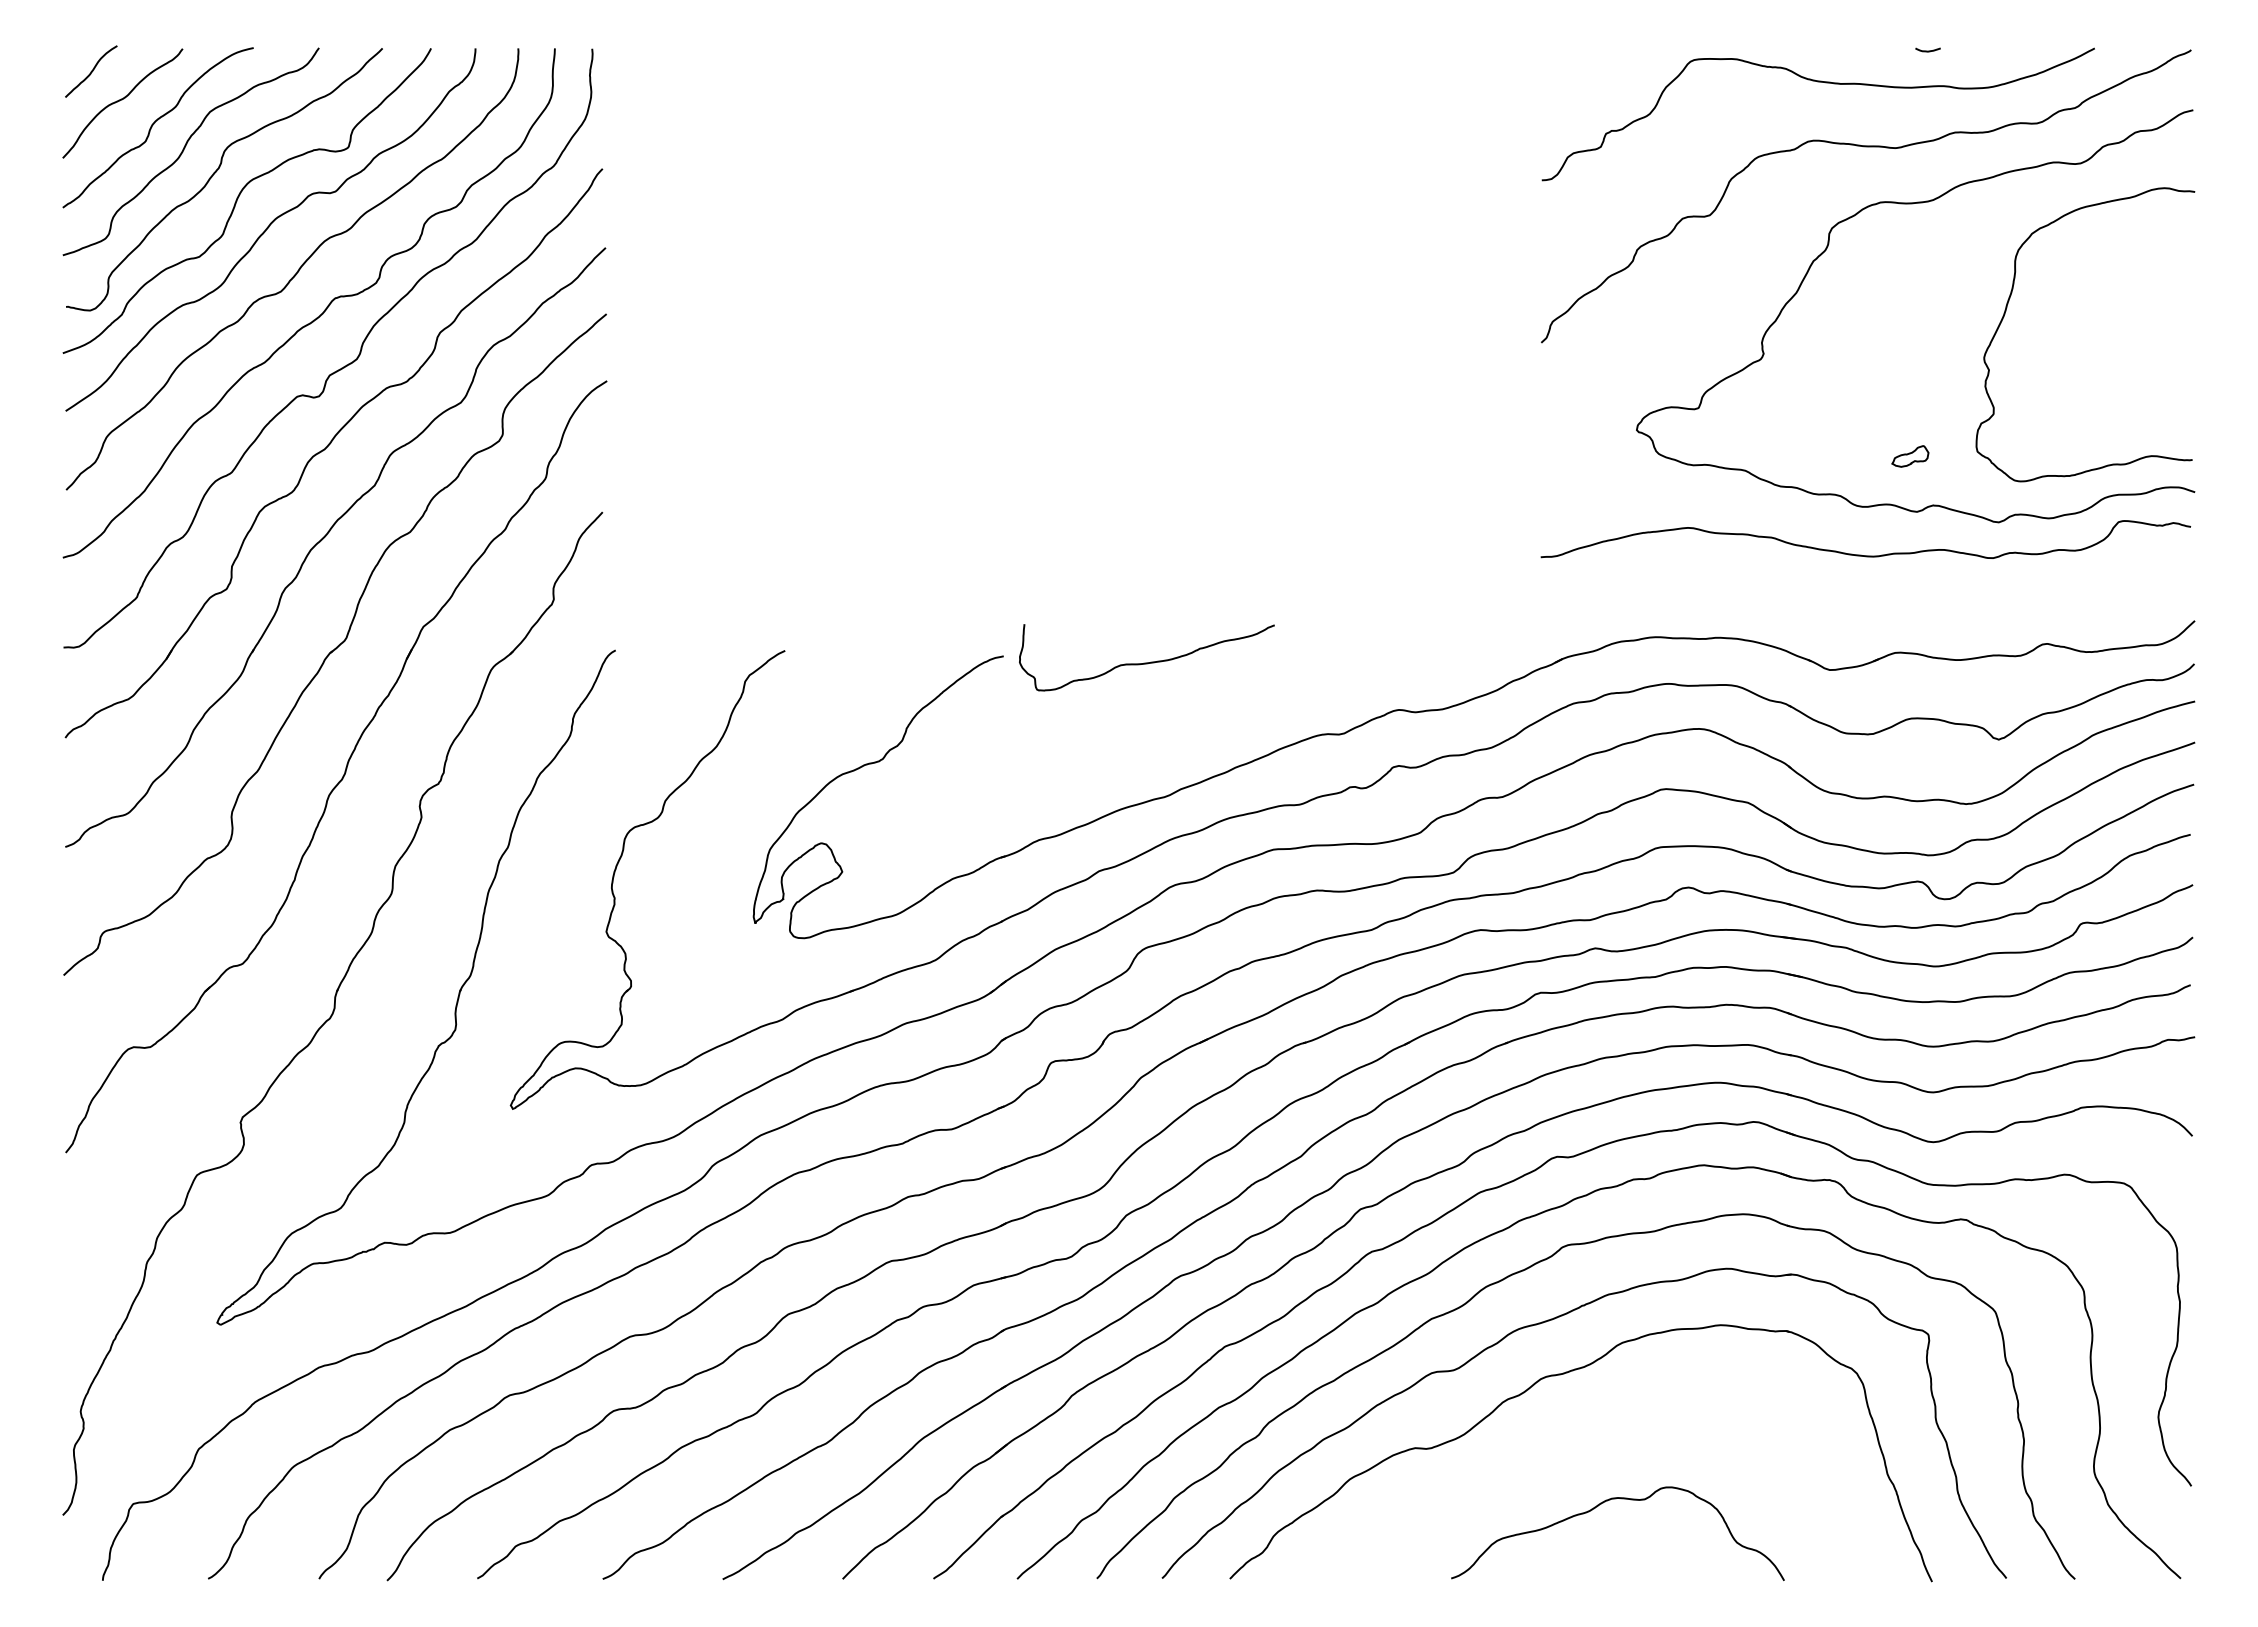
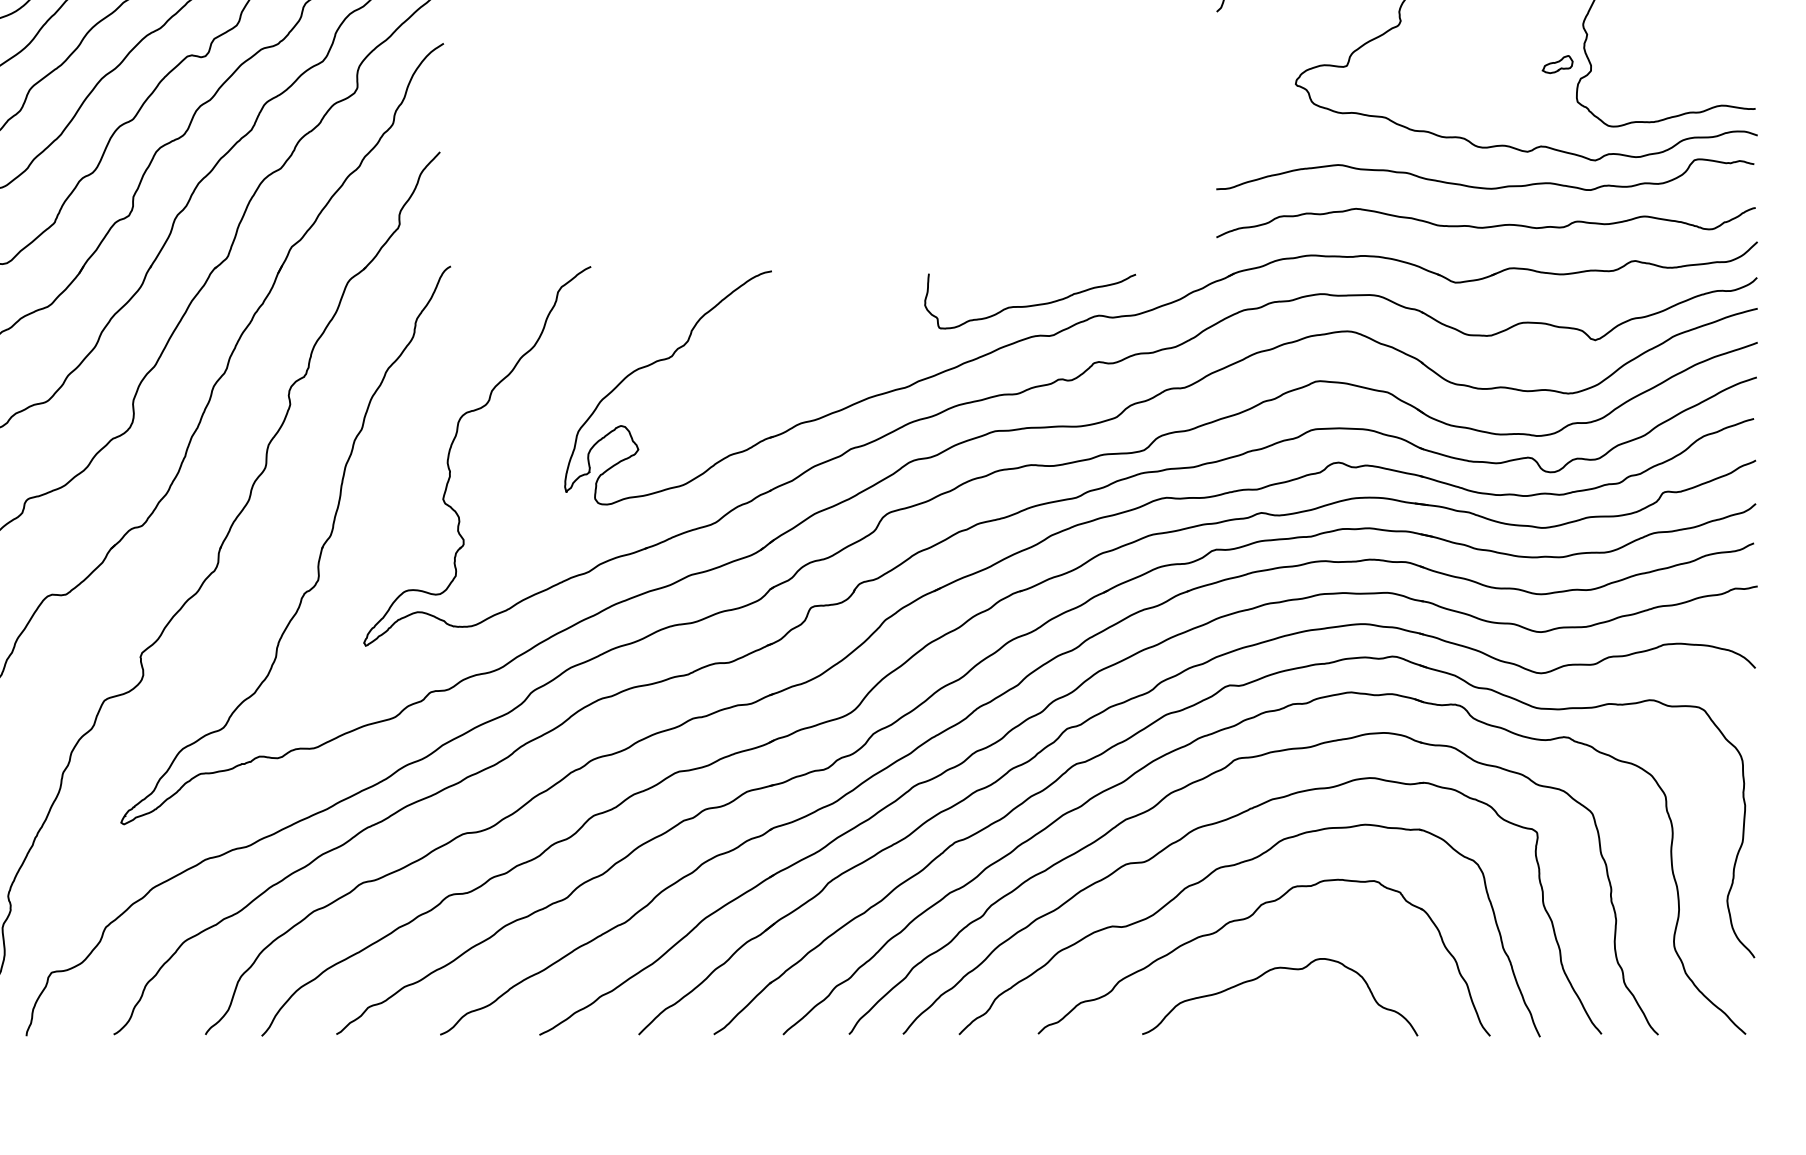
part: (1910, 456) -> (1557, 64), moved
curve: (1866, 602) -> (1485, 226), added
curve: (1146, 662) -> (1029, 305), moved
part: (1577, 1439) -> (1246, 919), added

